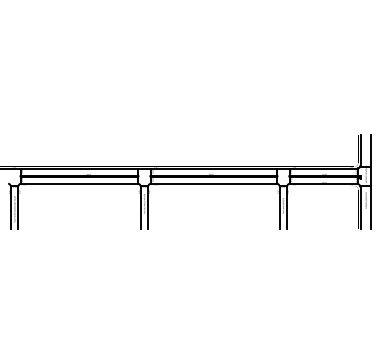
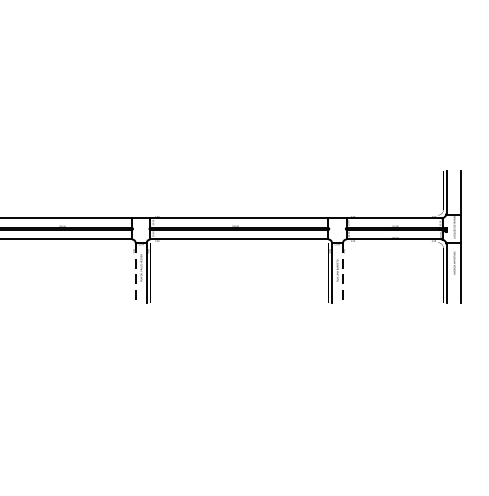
line: (140, 207) -> (135, 273), solid -> dashed
line: (287, 207) -> (343, 273), solid -> dashed

